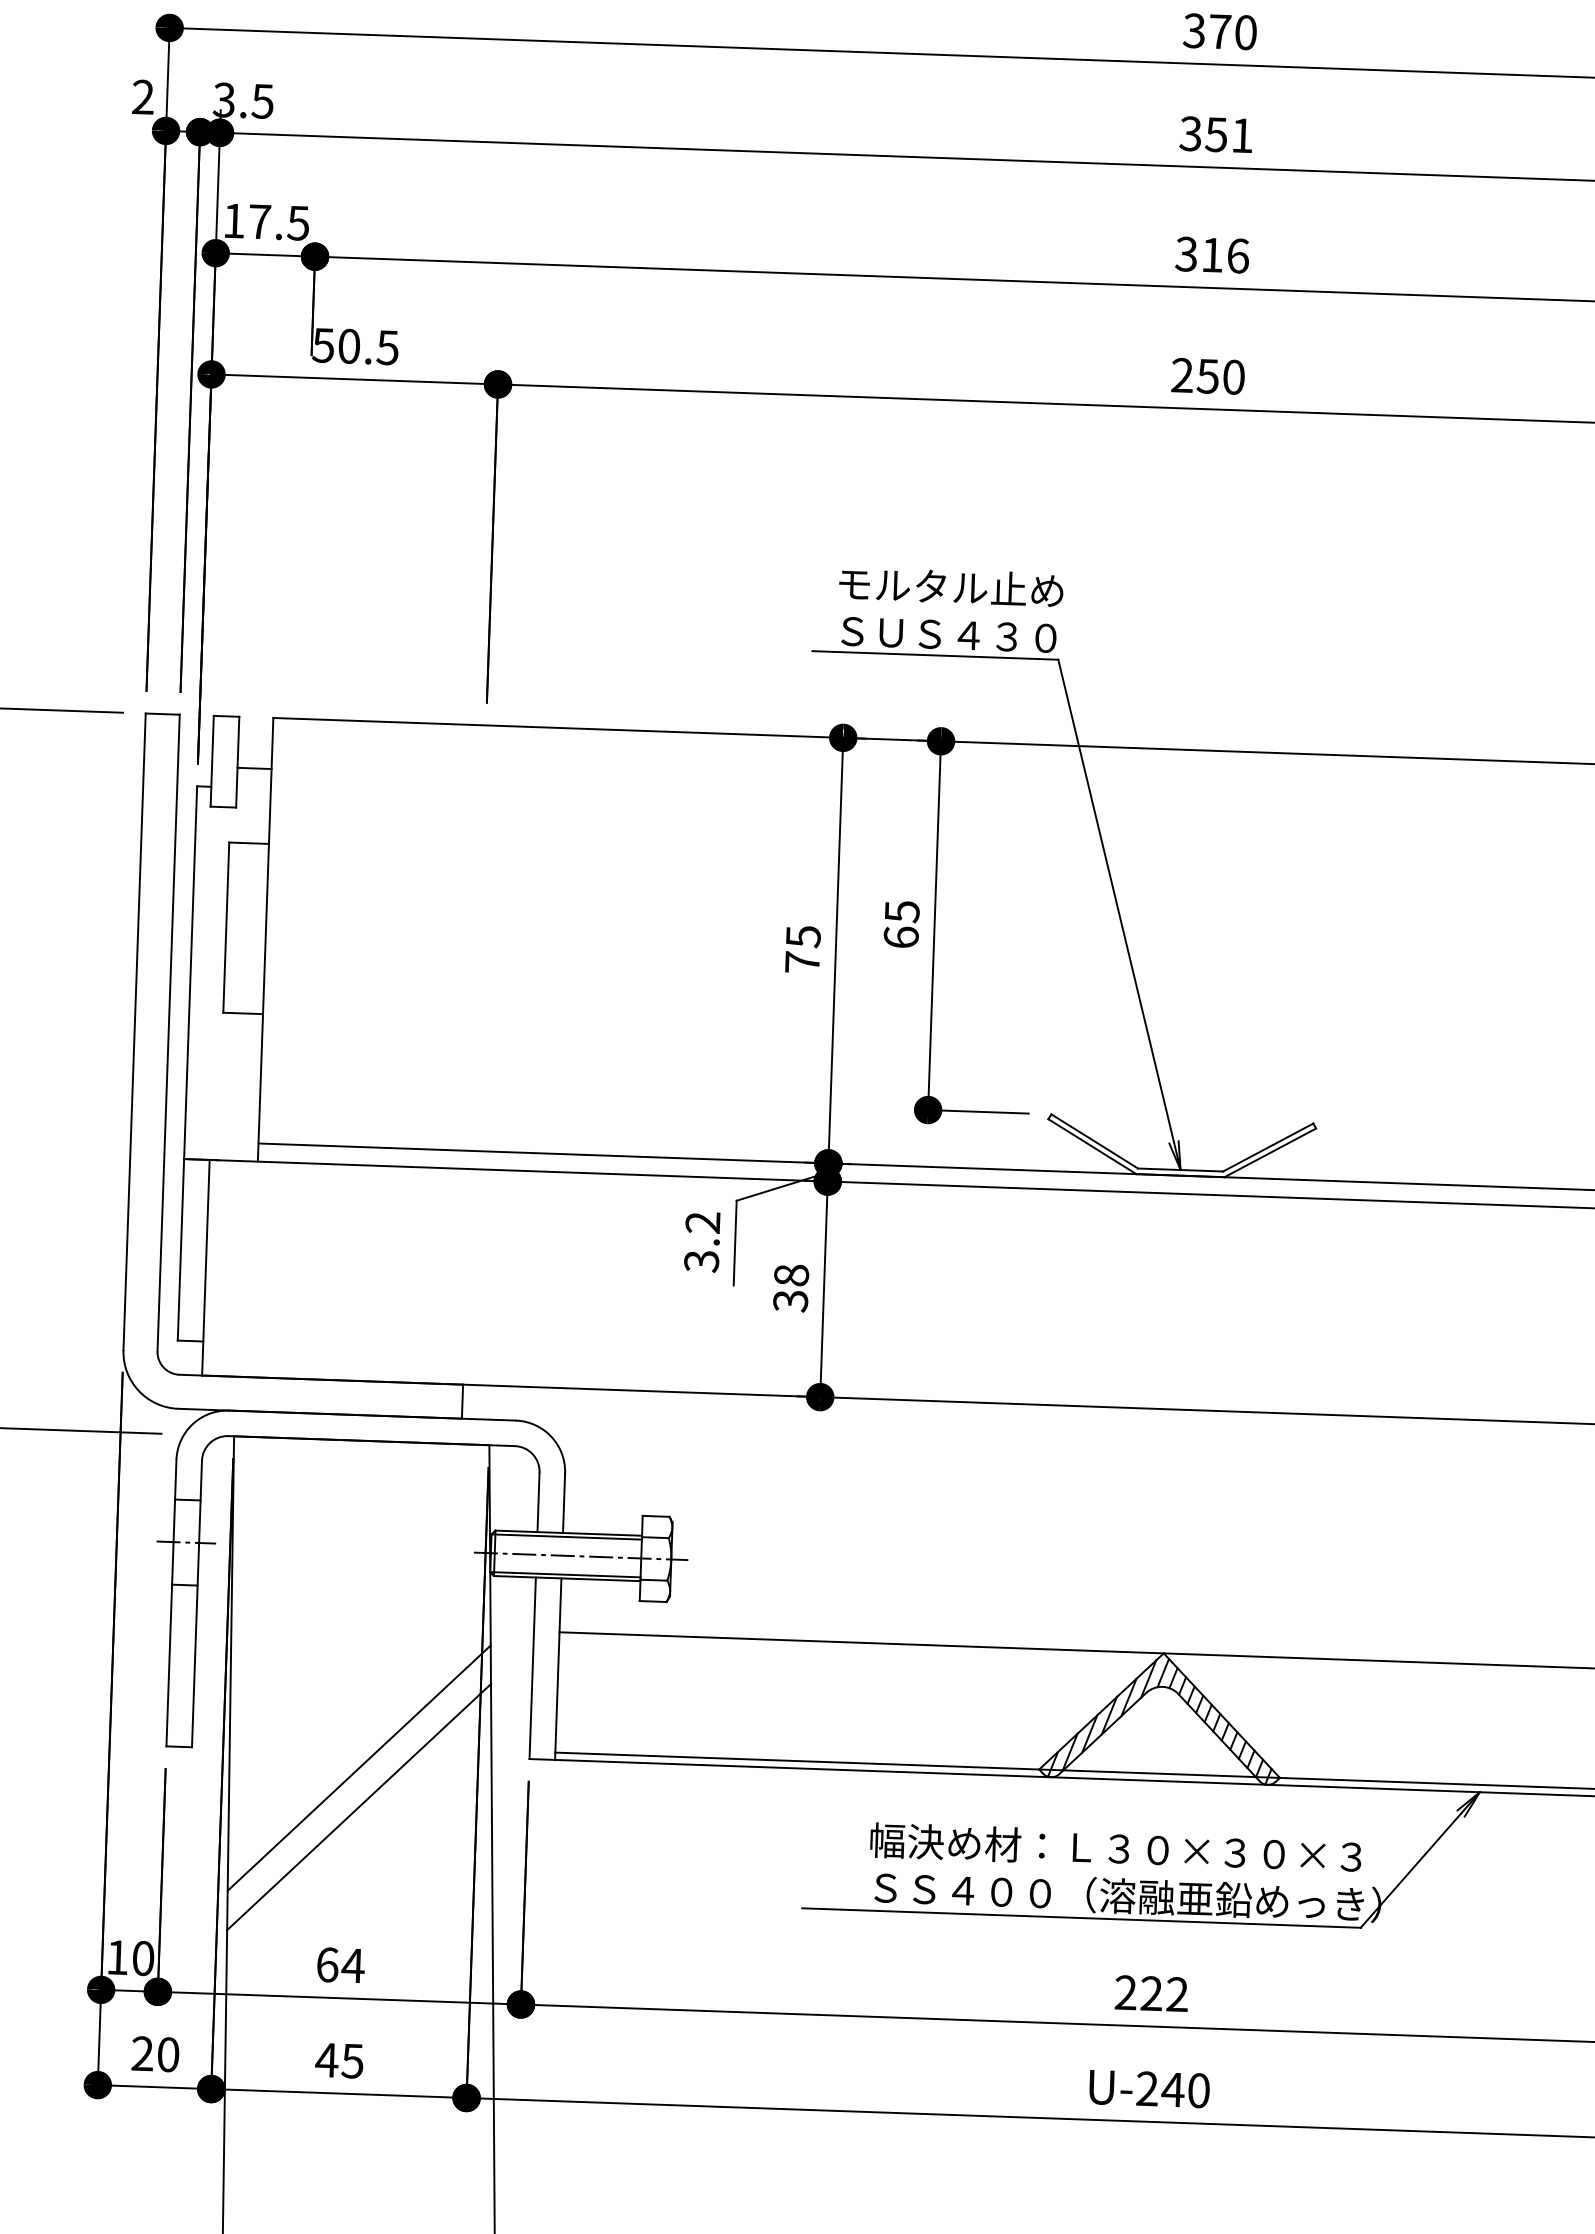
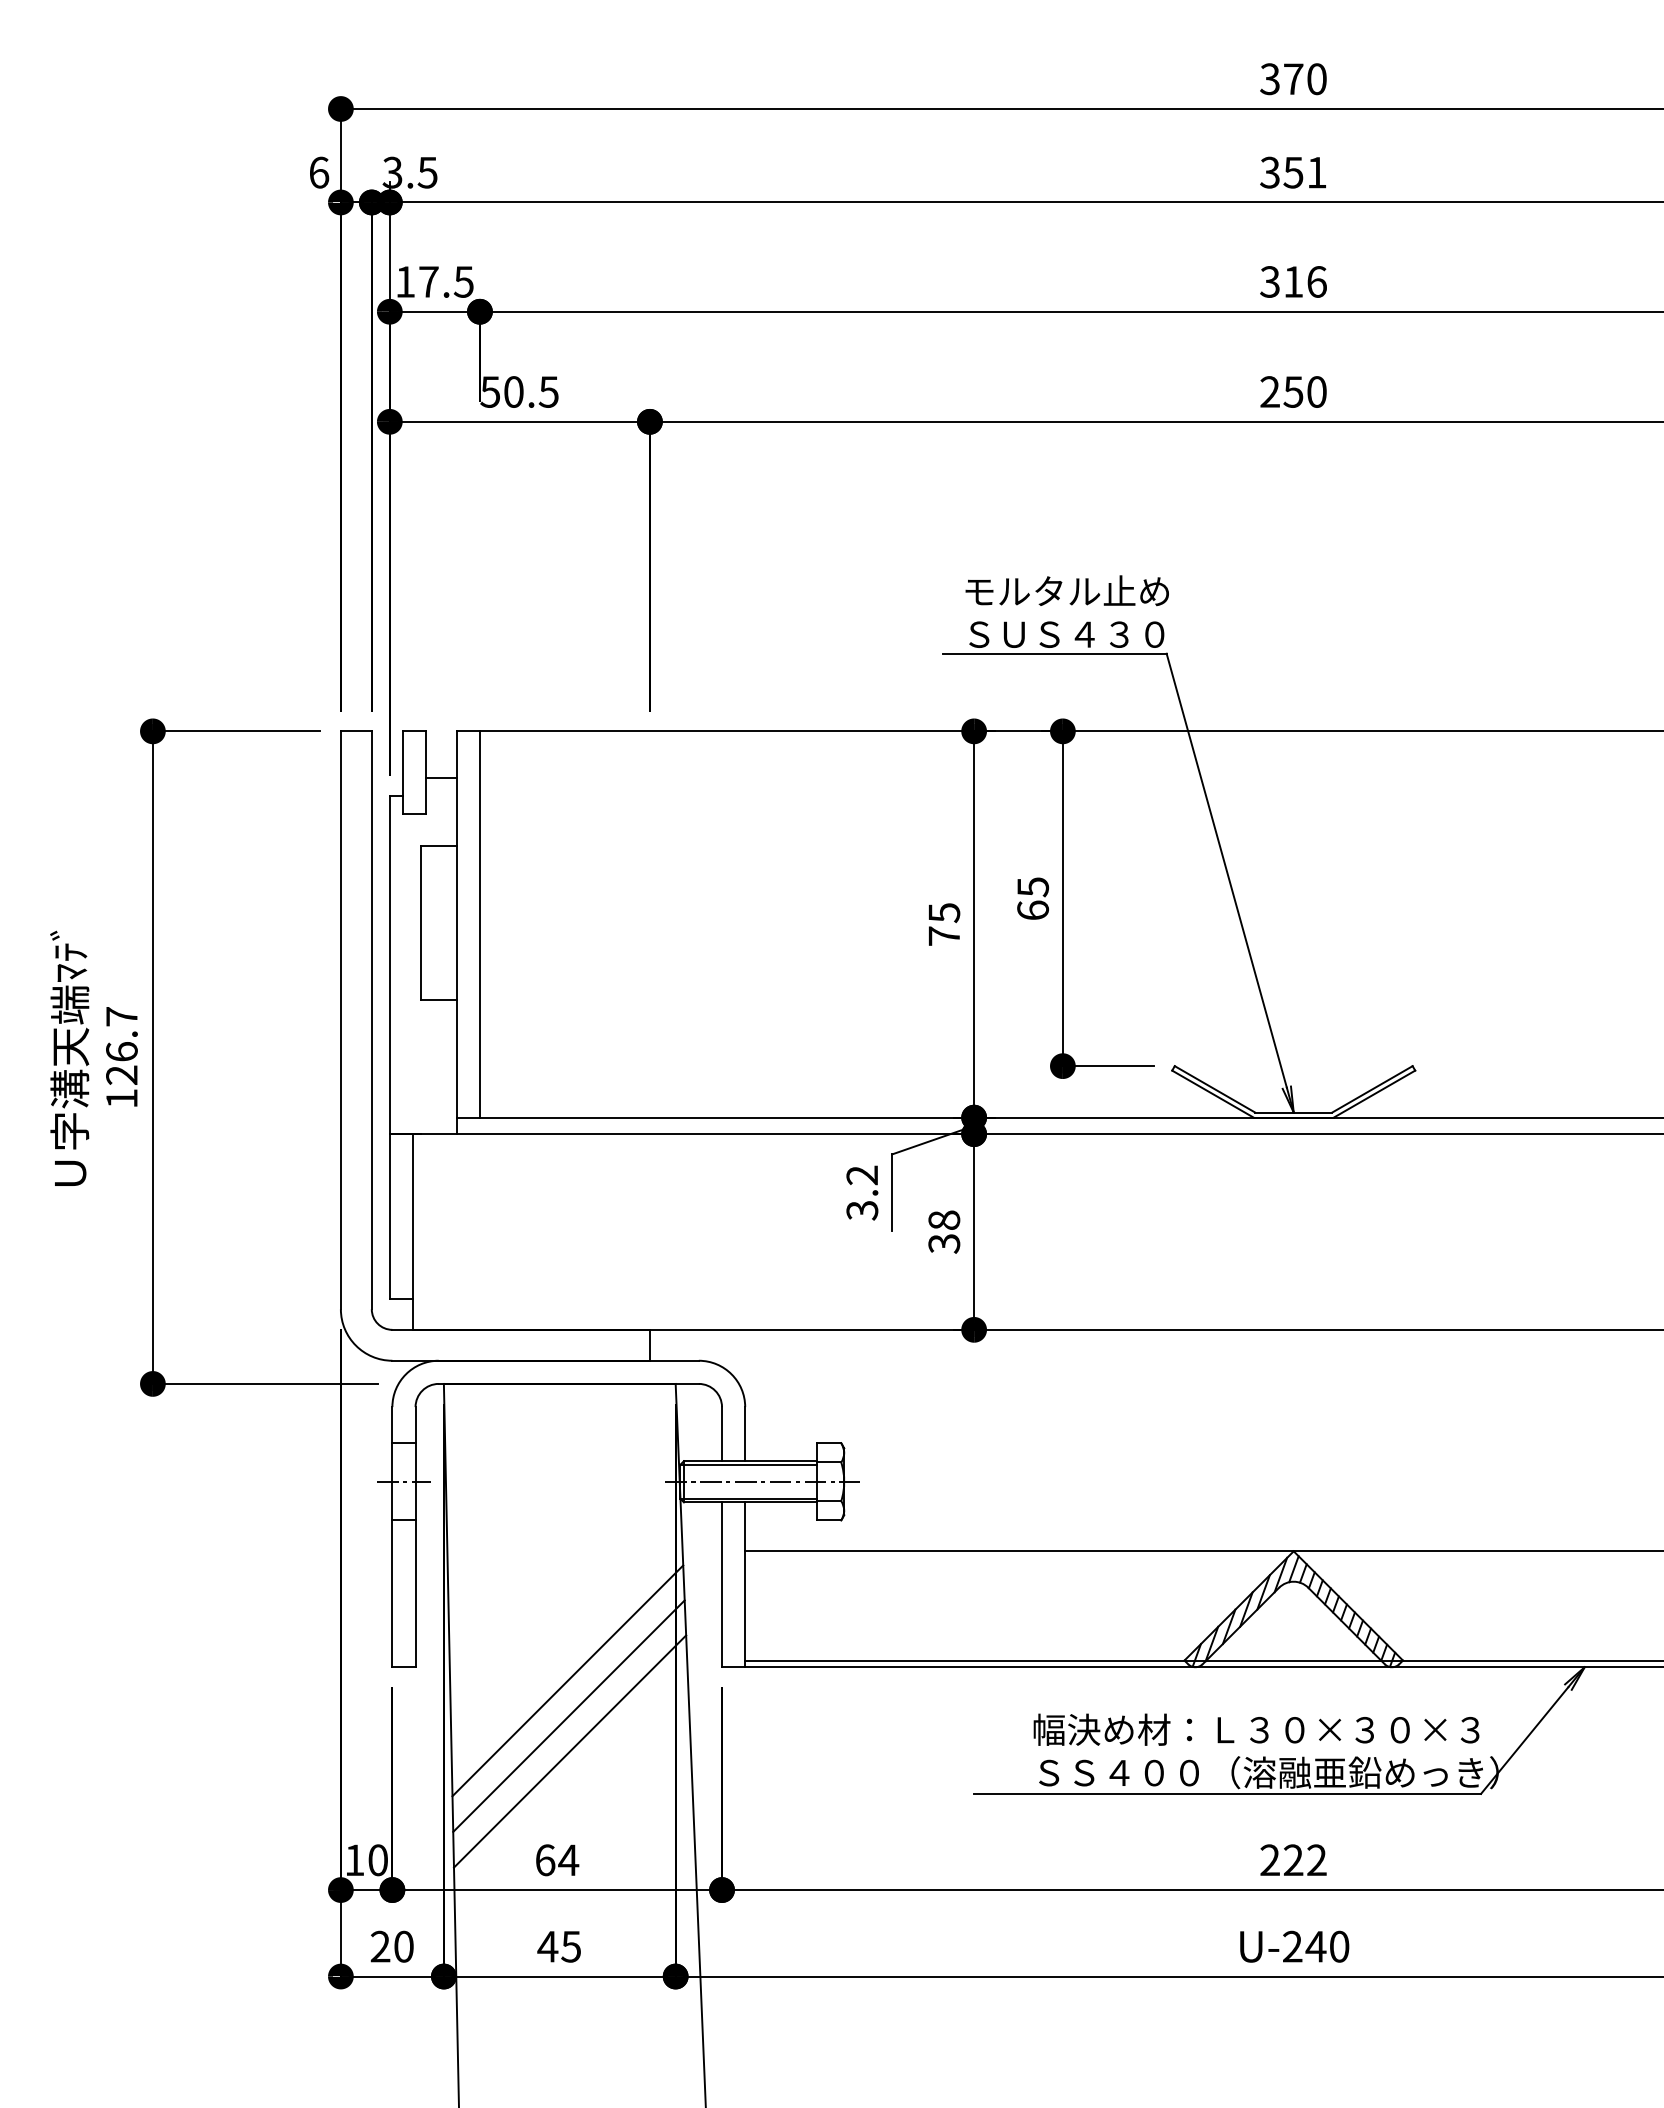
text: (143, 97) -> (319, 172), 2 -> 6
line: (290, 931) -> (479, 924), added
line: (359, 1846) -> (570, 1751), added

